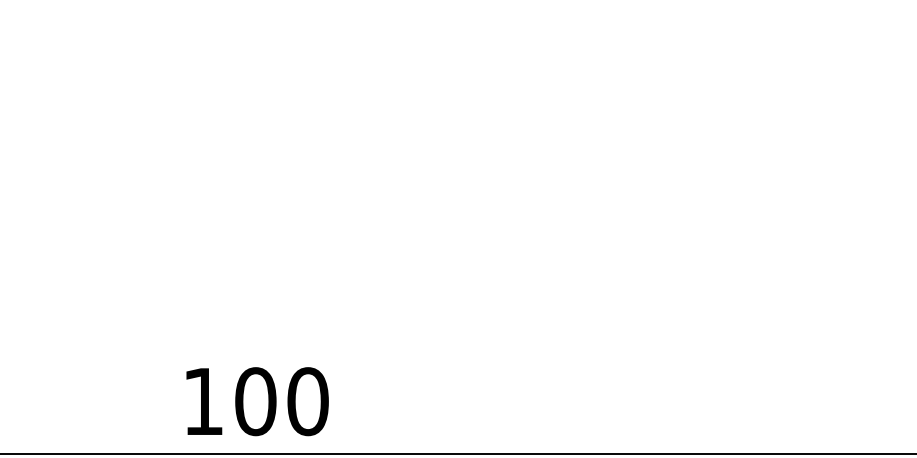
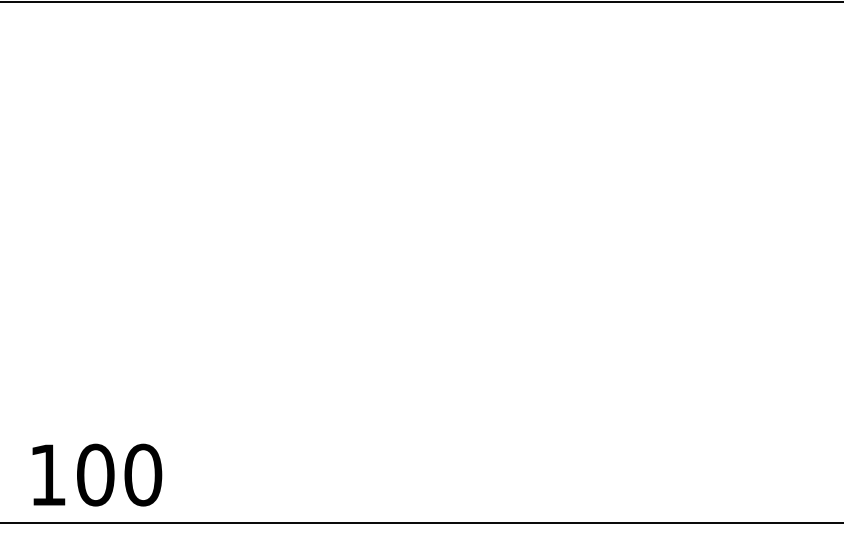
text: (257, 400) -> (97, 474), moved

